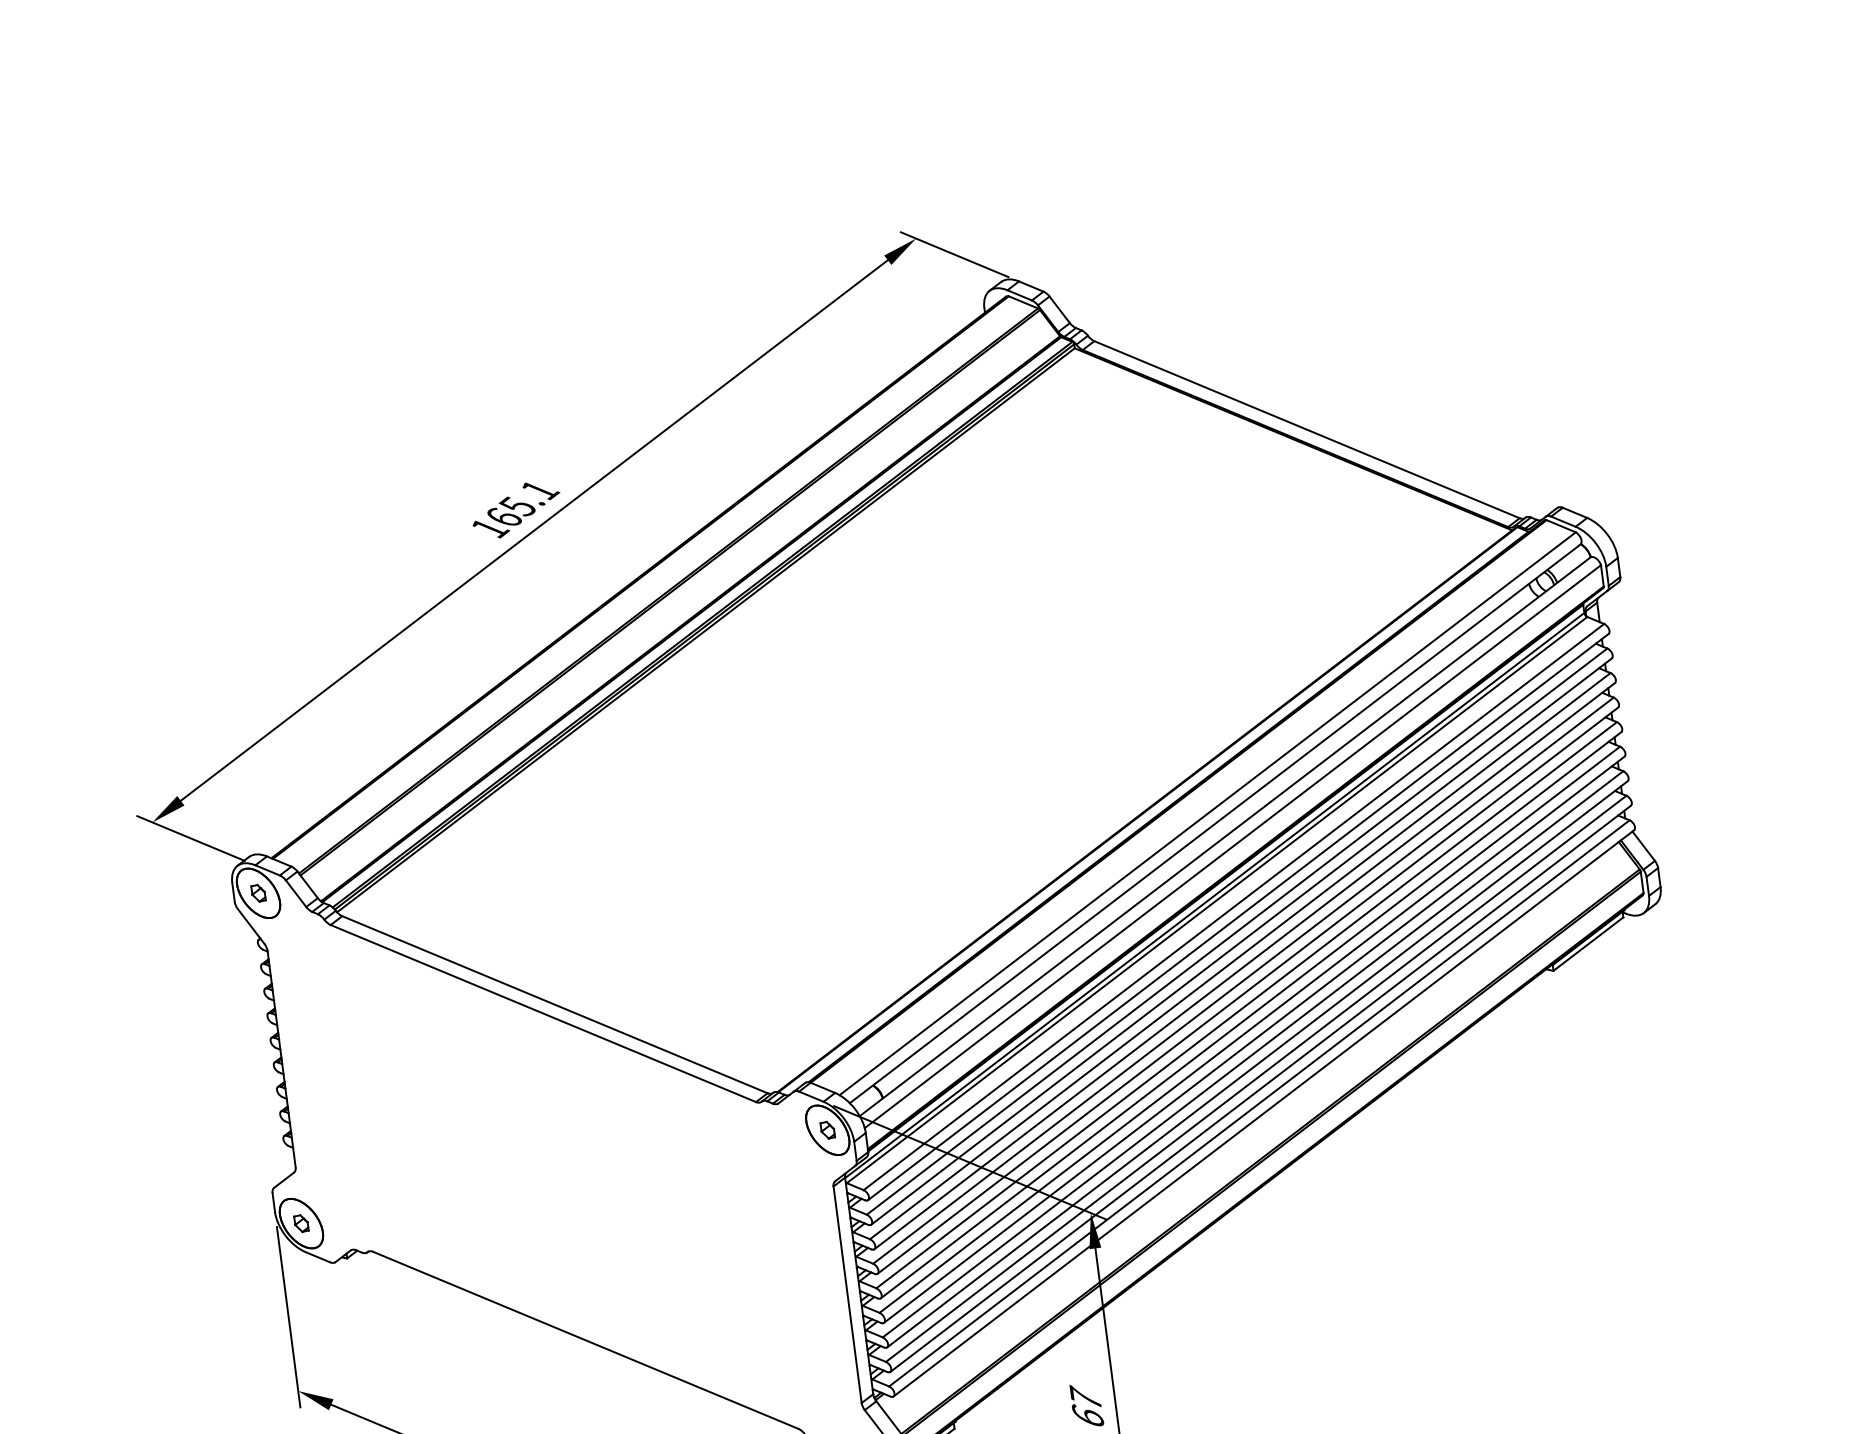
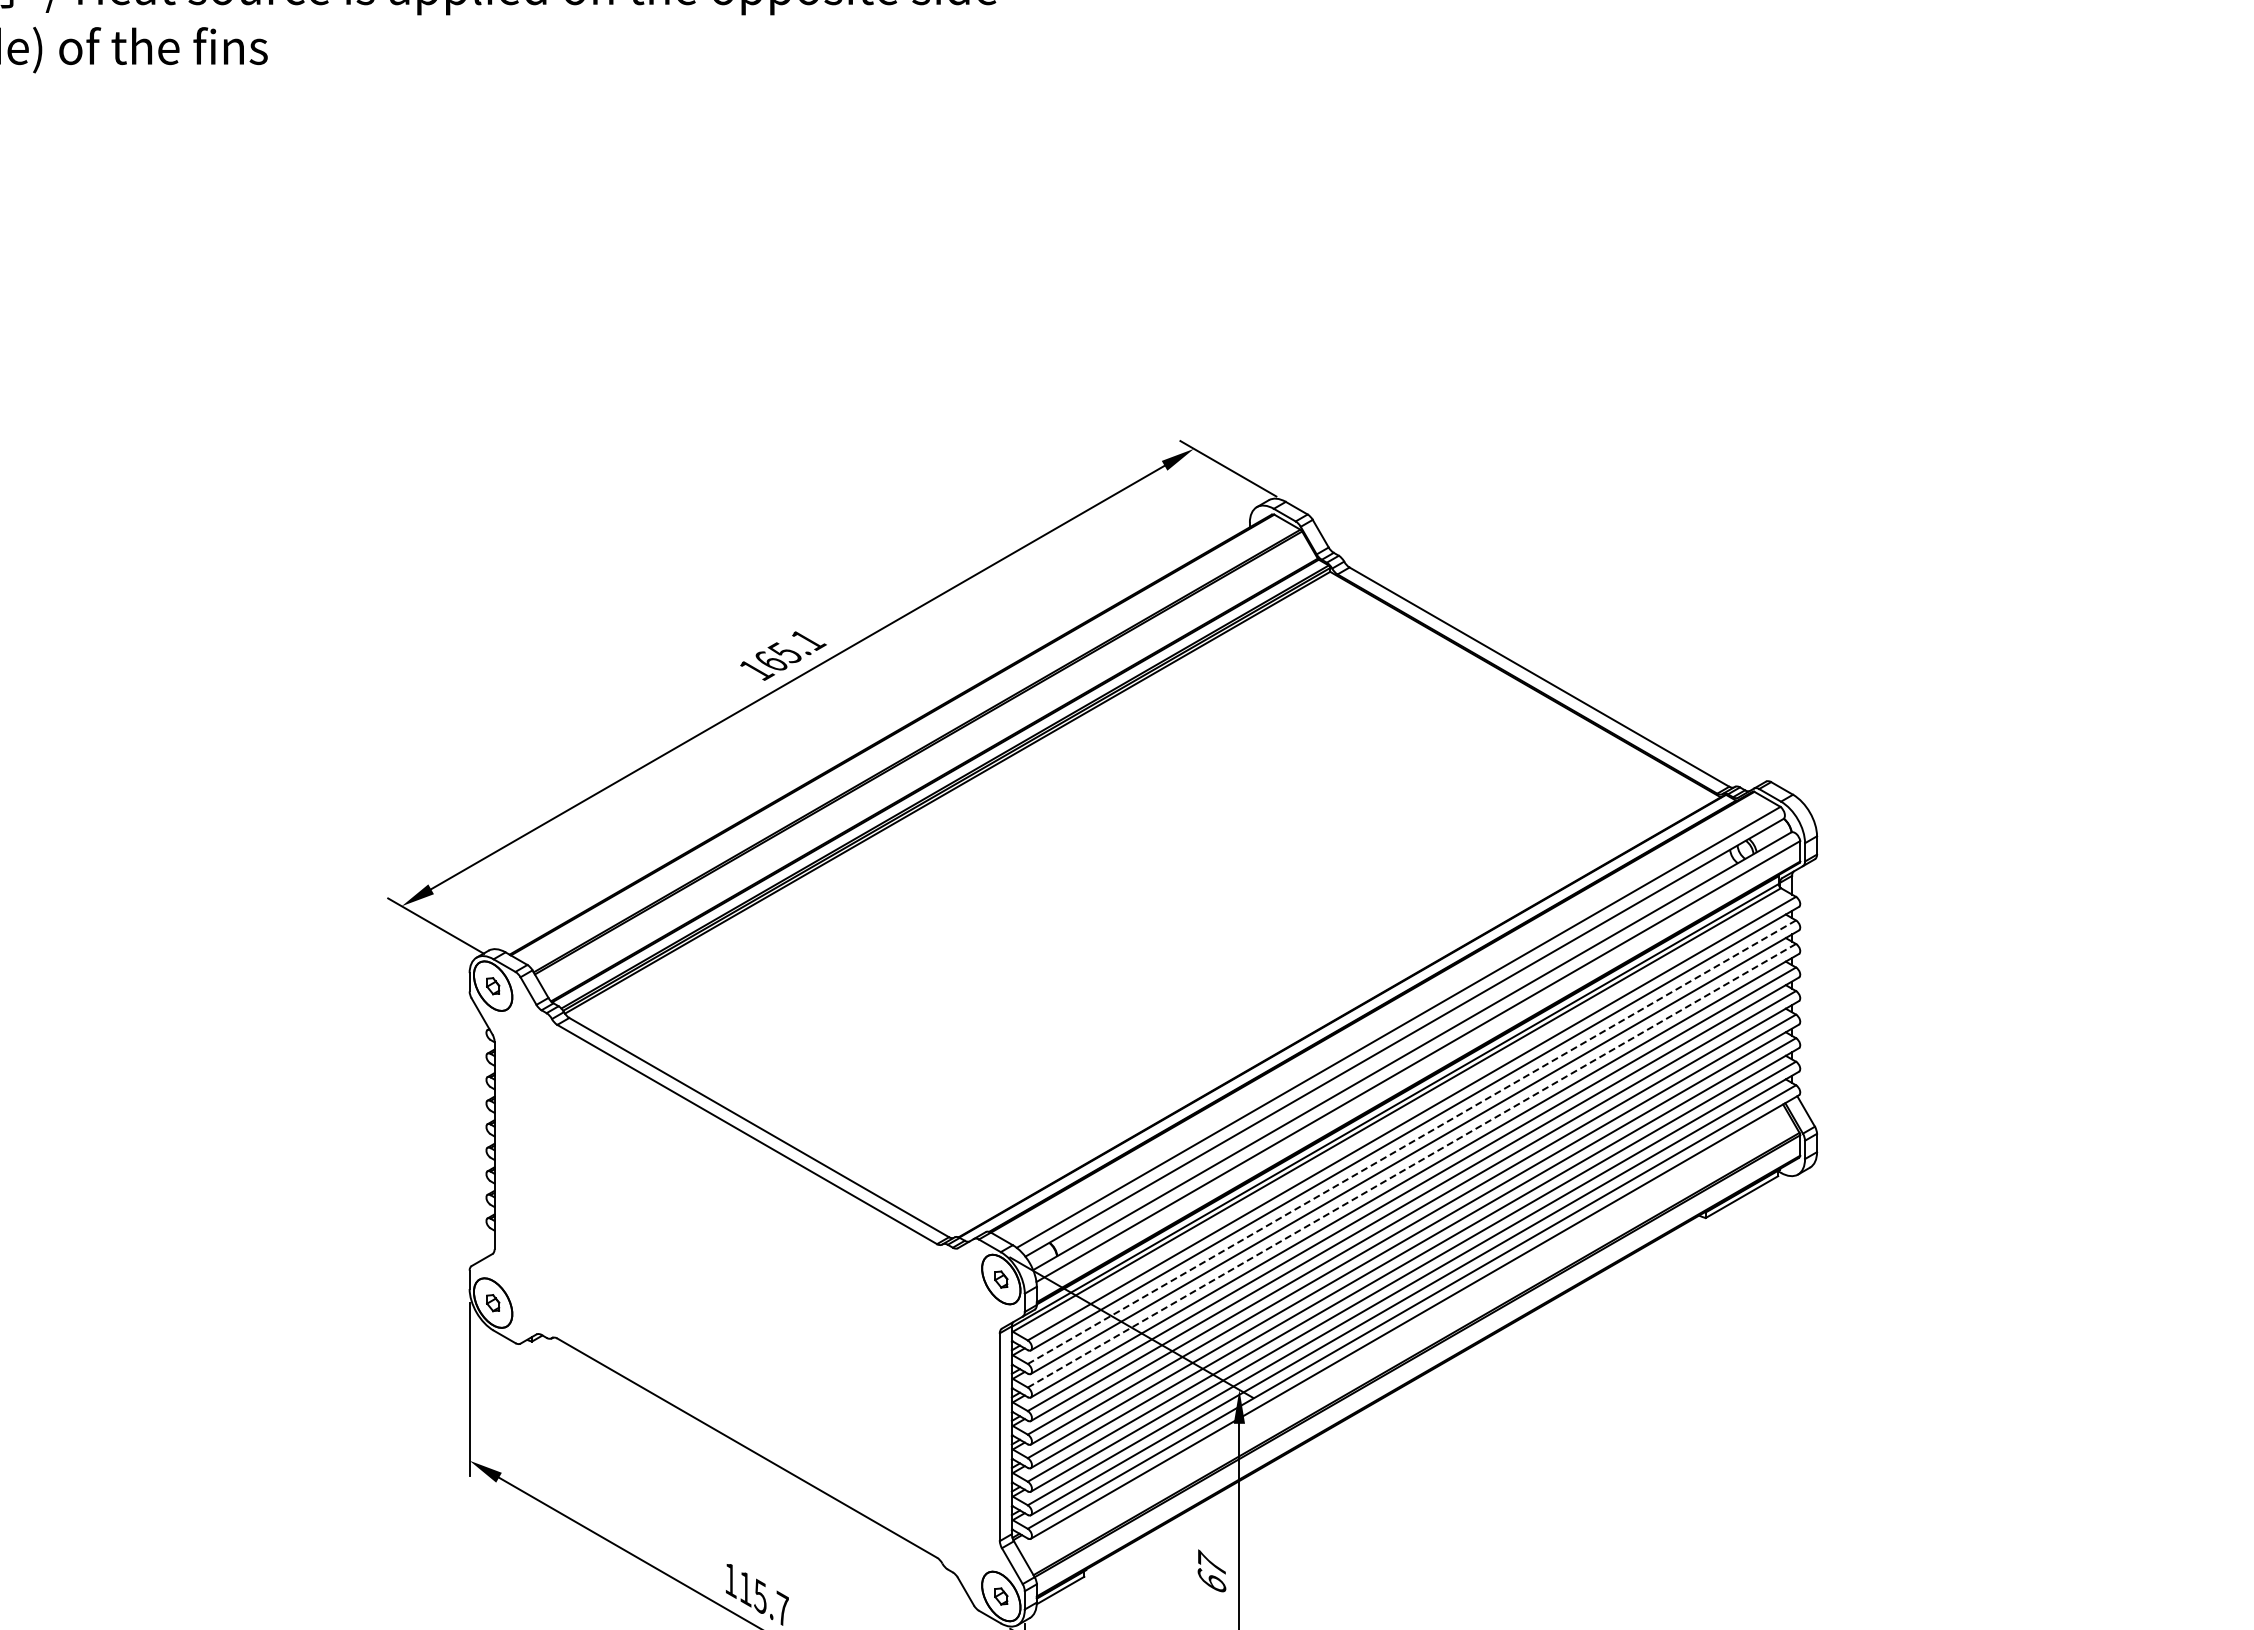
line: (1236, 931) -> (1411, 1142), solid -> dashed
line: (1239, 955) -> (1411, 1165), solid -> dashed

